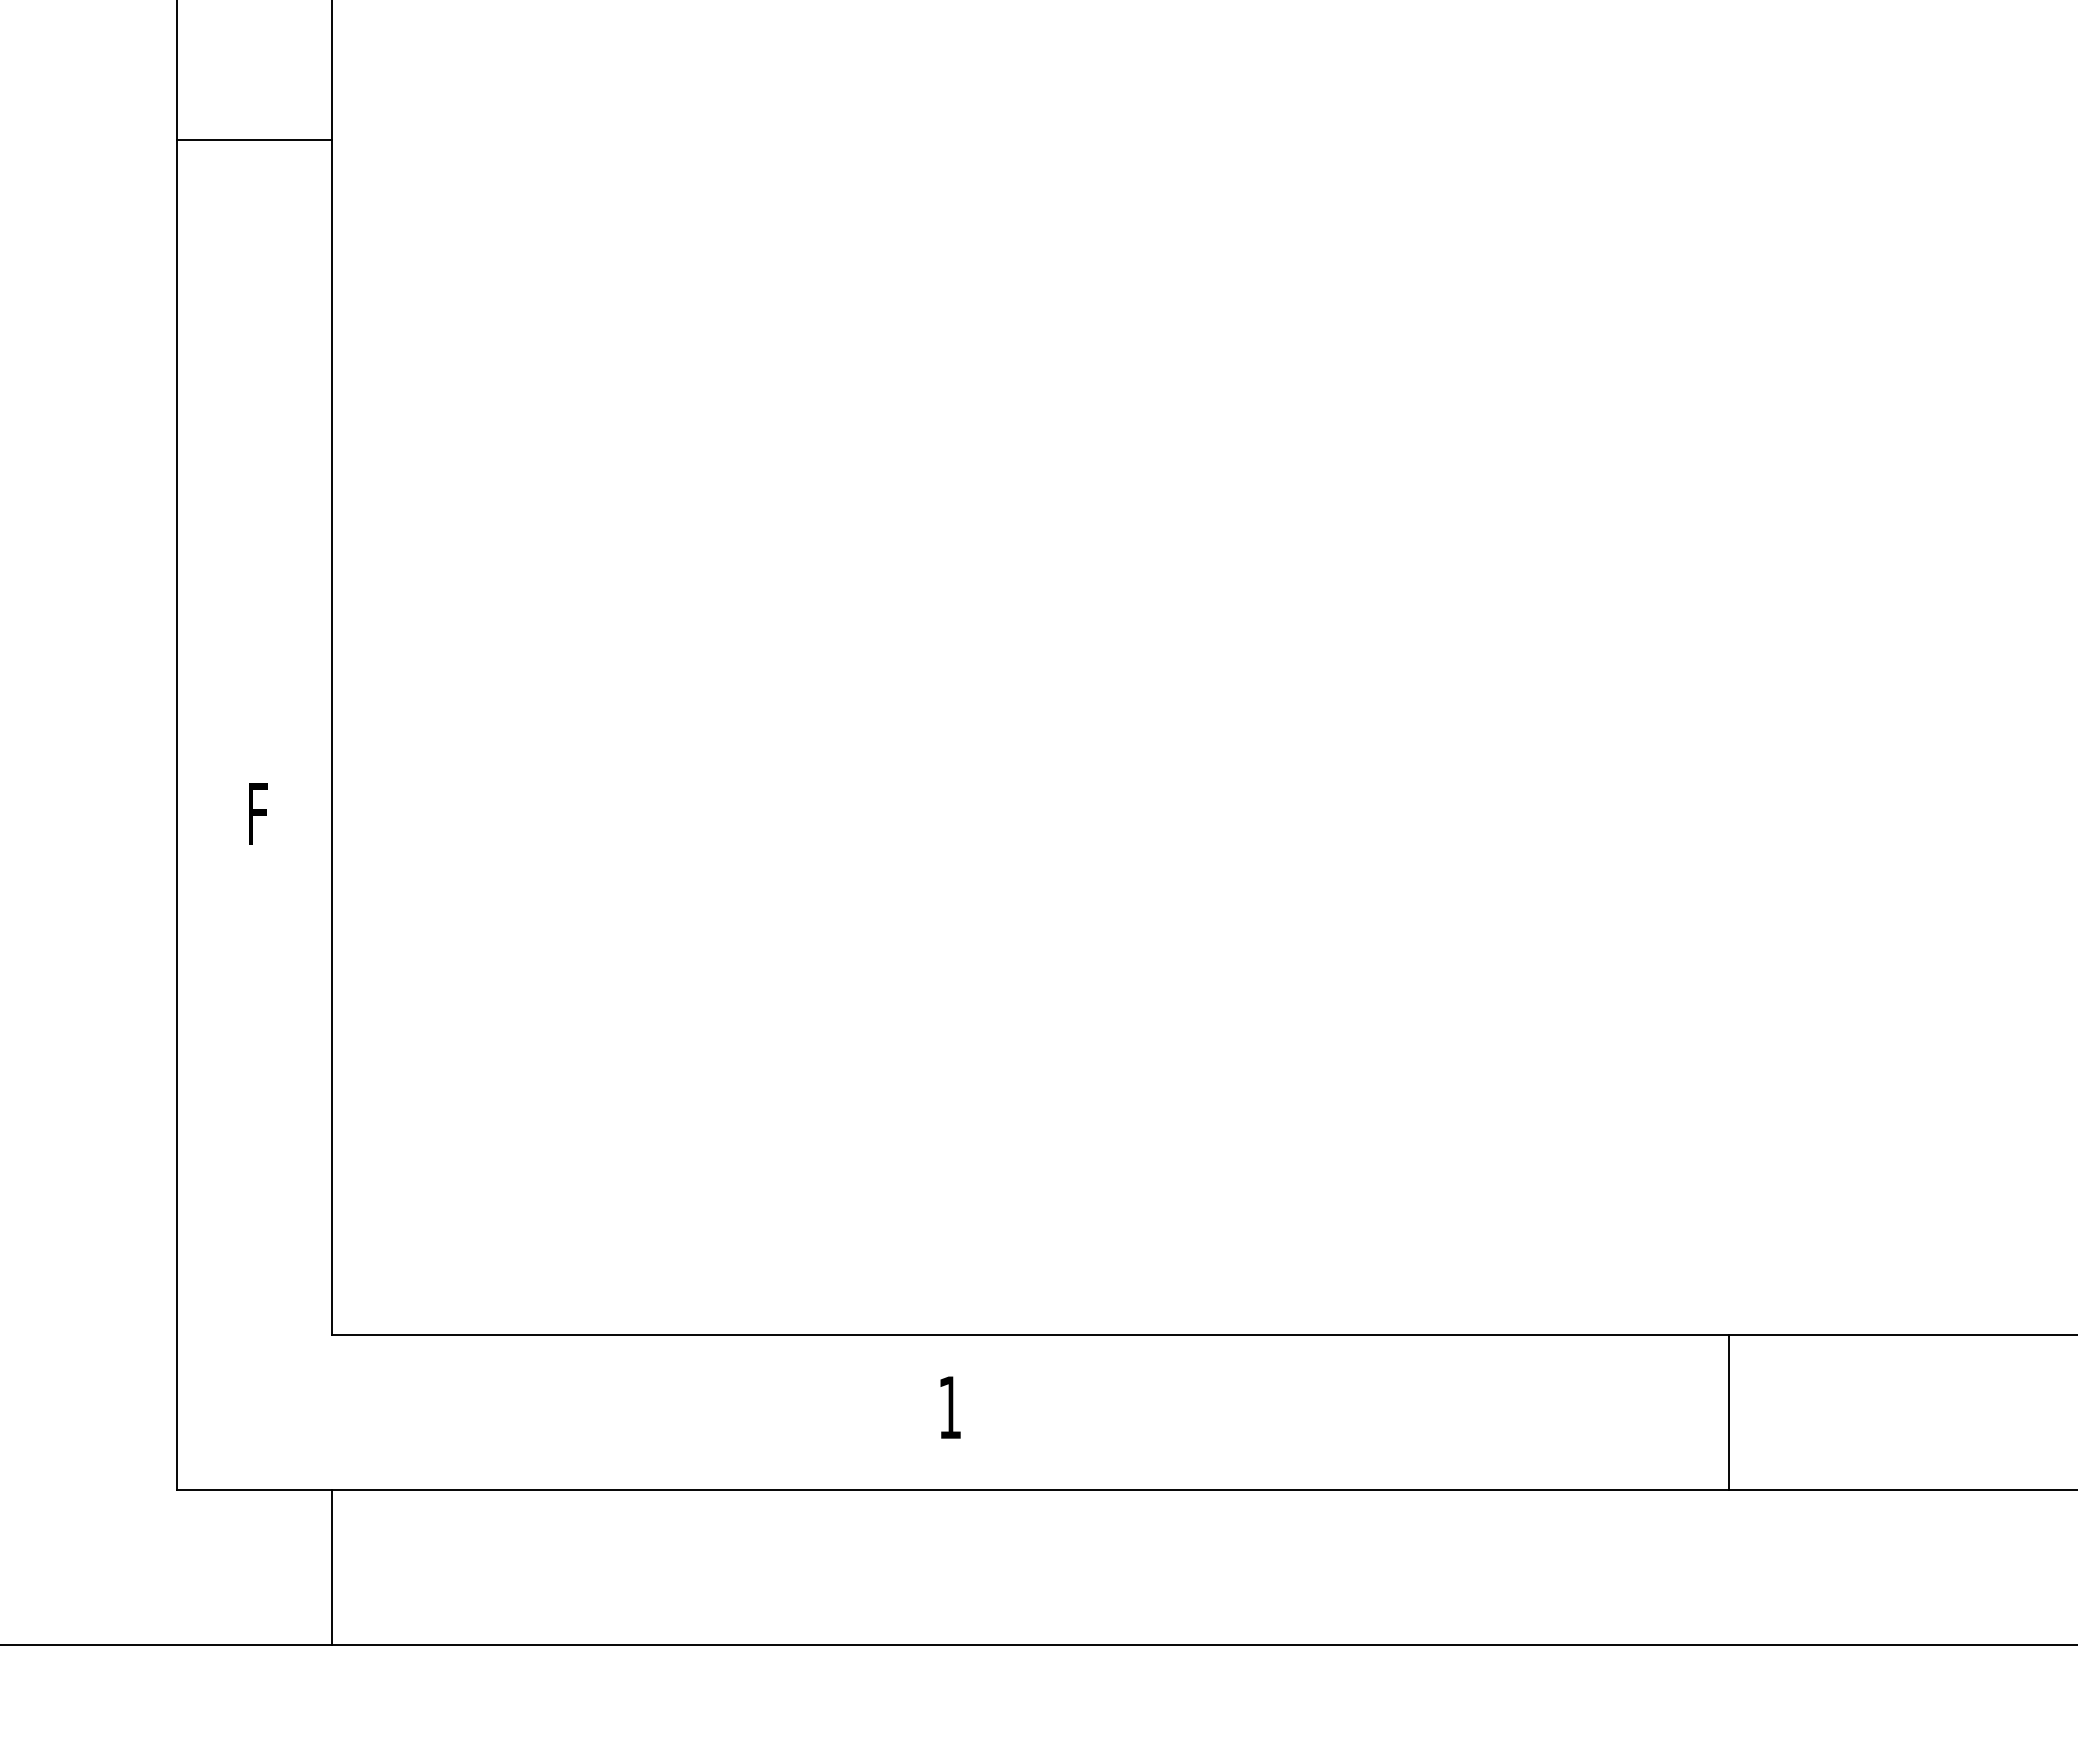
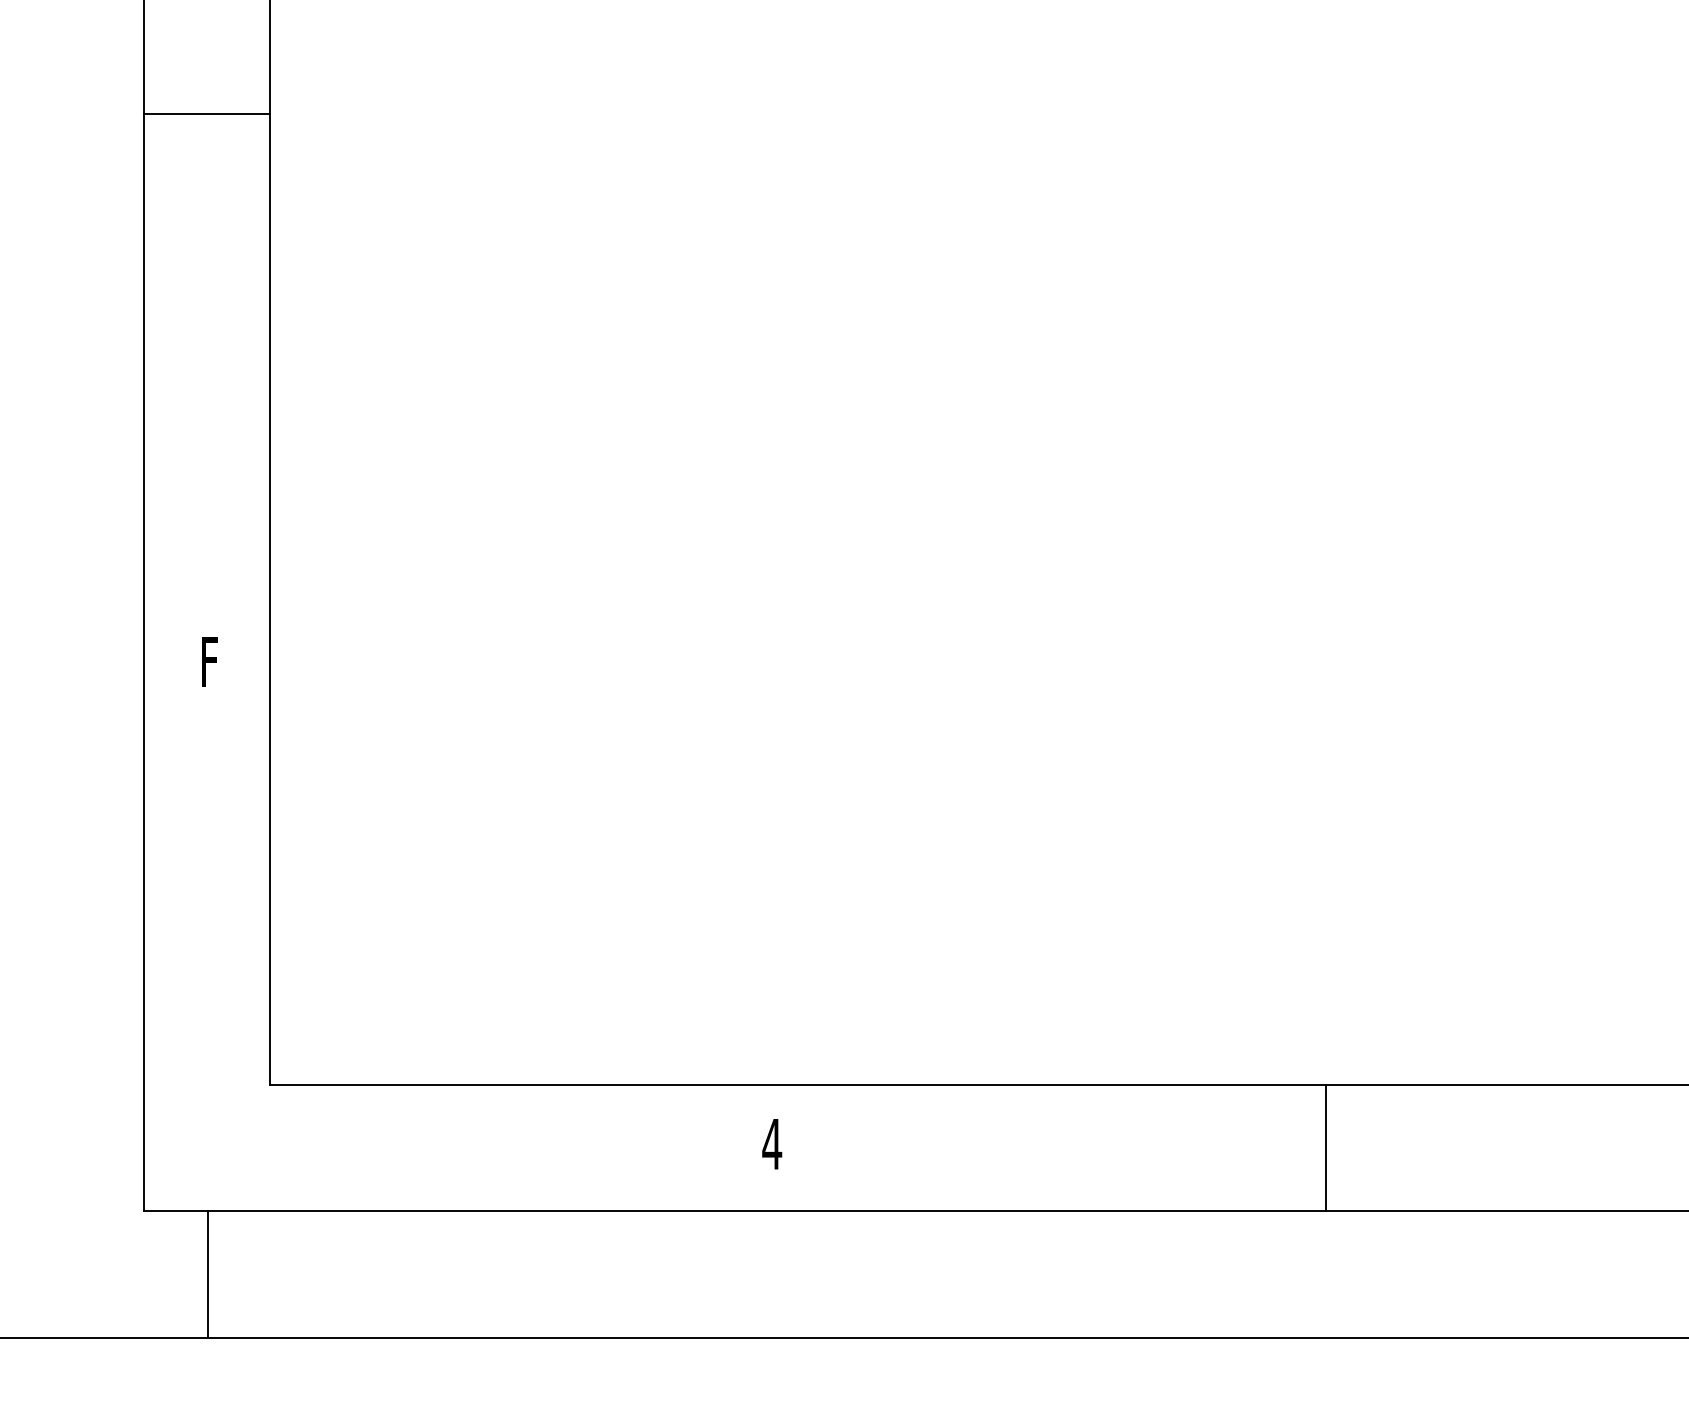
text: (949, 1407) -> (771, 1144), 1 -> 4
line: (1729, 1412) -> (1326, 1148), moved
line: (332, 1567) -> (207, 1274), moved

